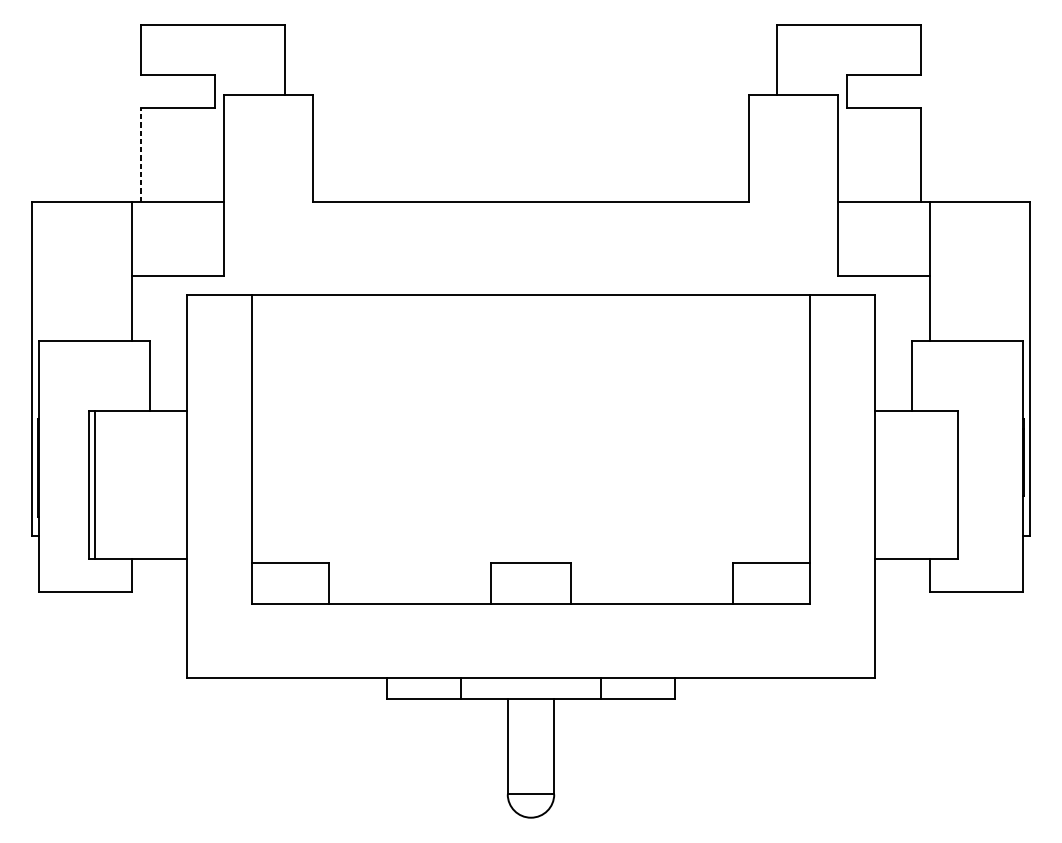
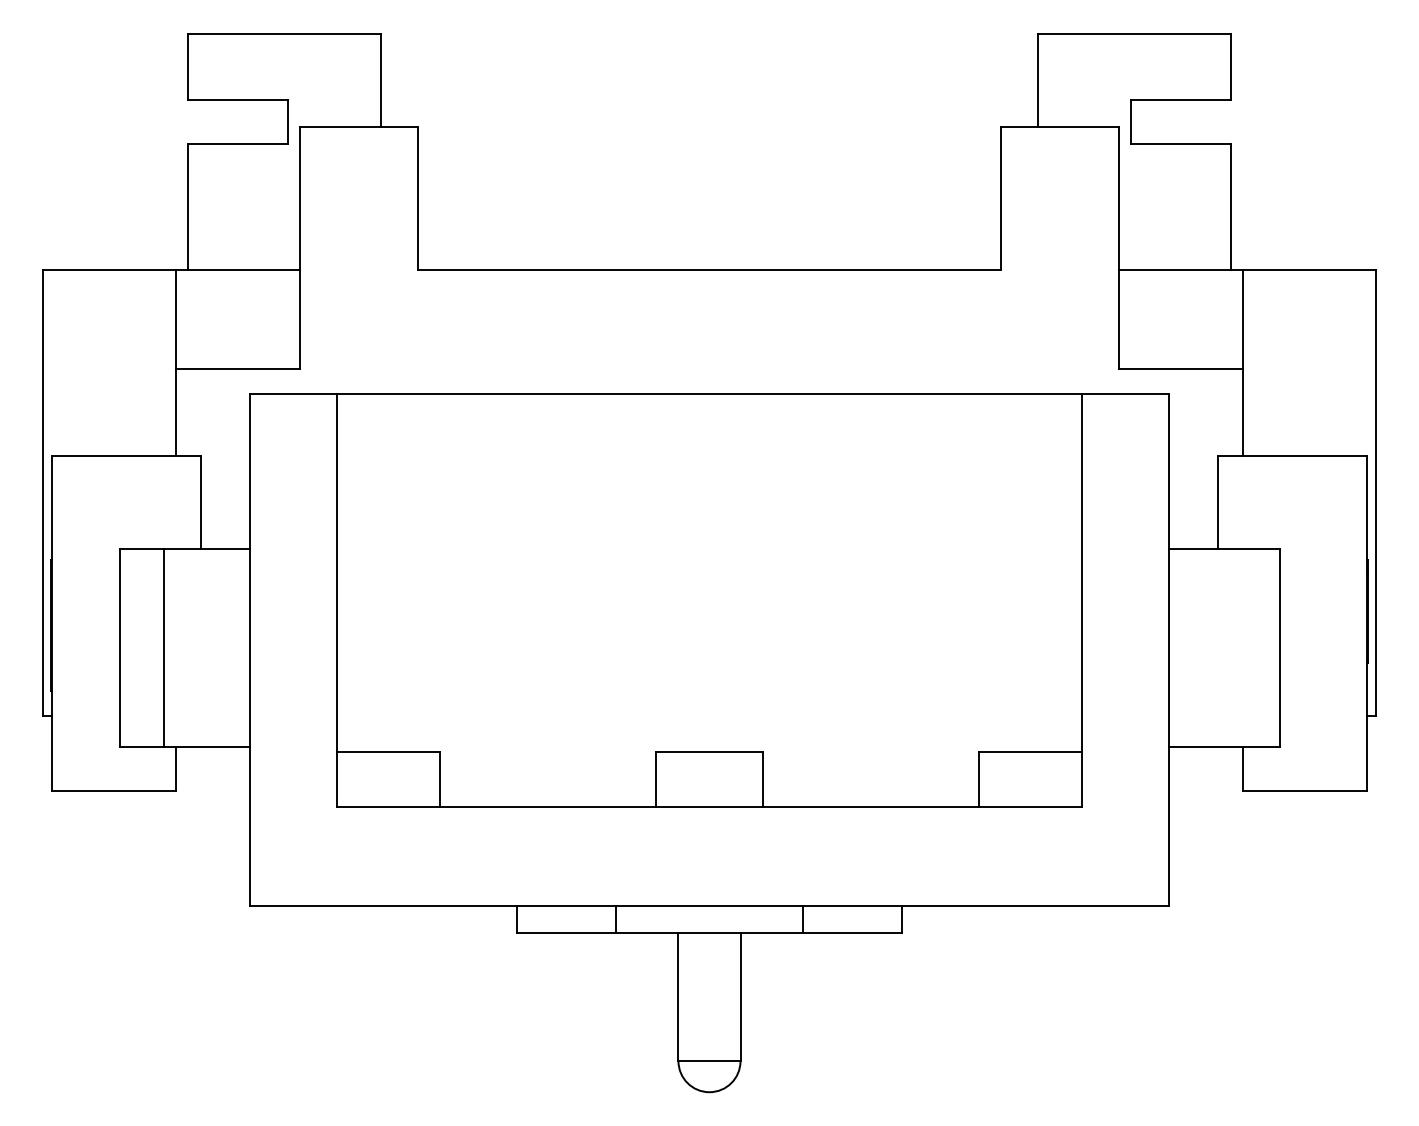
line: (140, 154) -> (188, 206), dashed -> solid
line: (95, 484) -> (163, 647), moved

